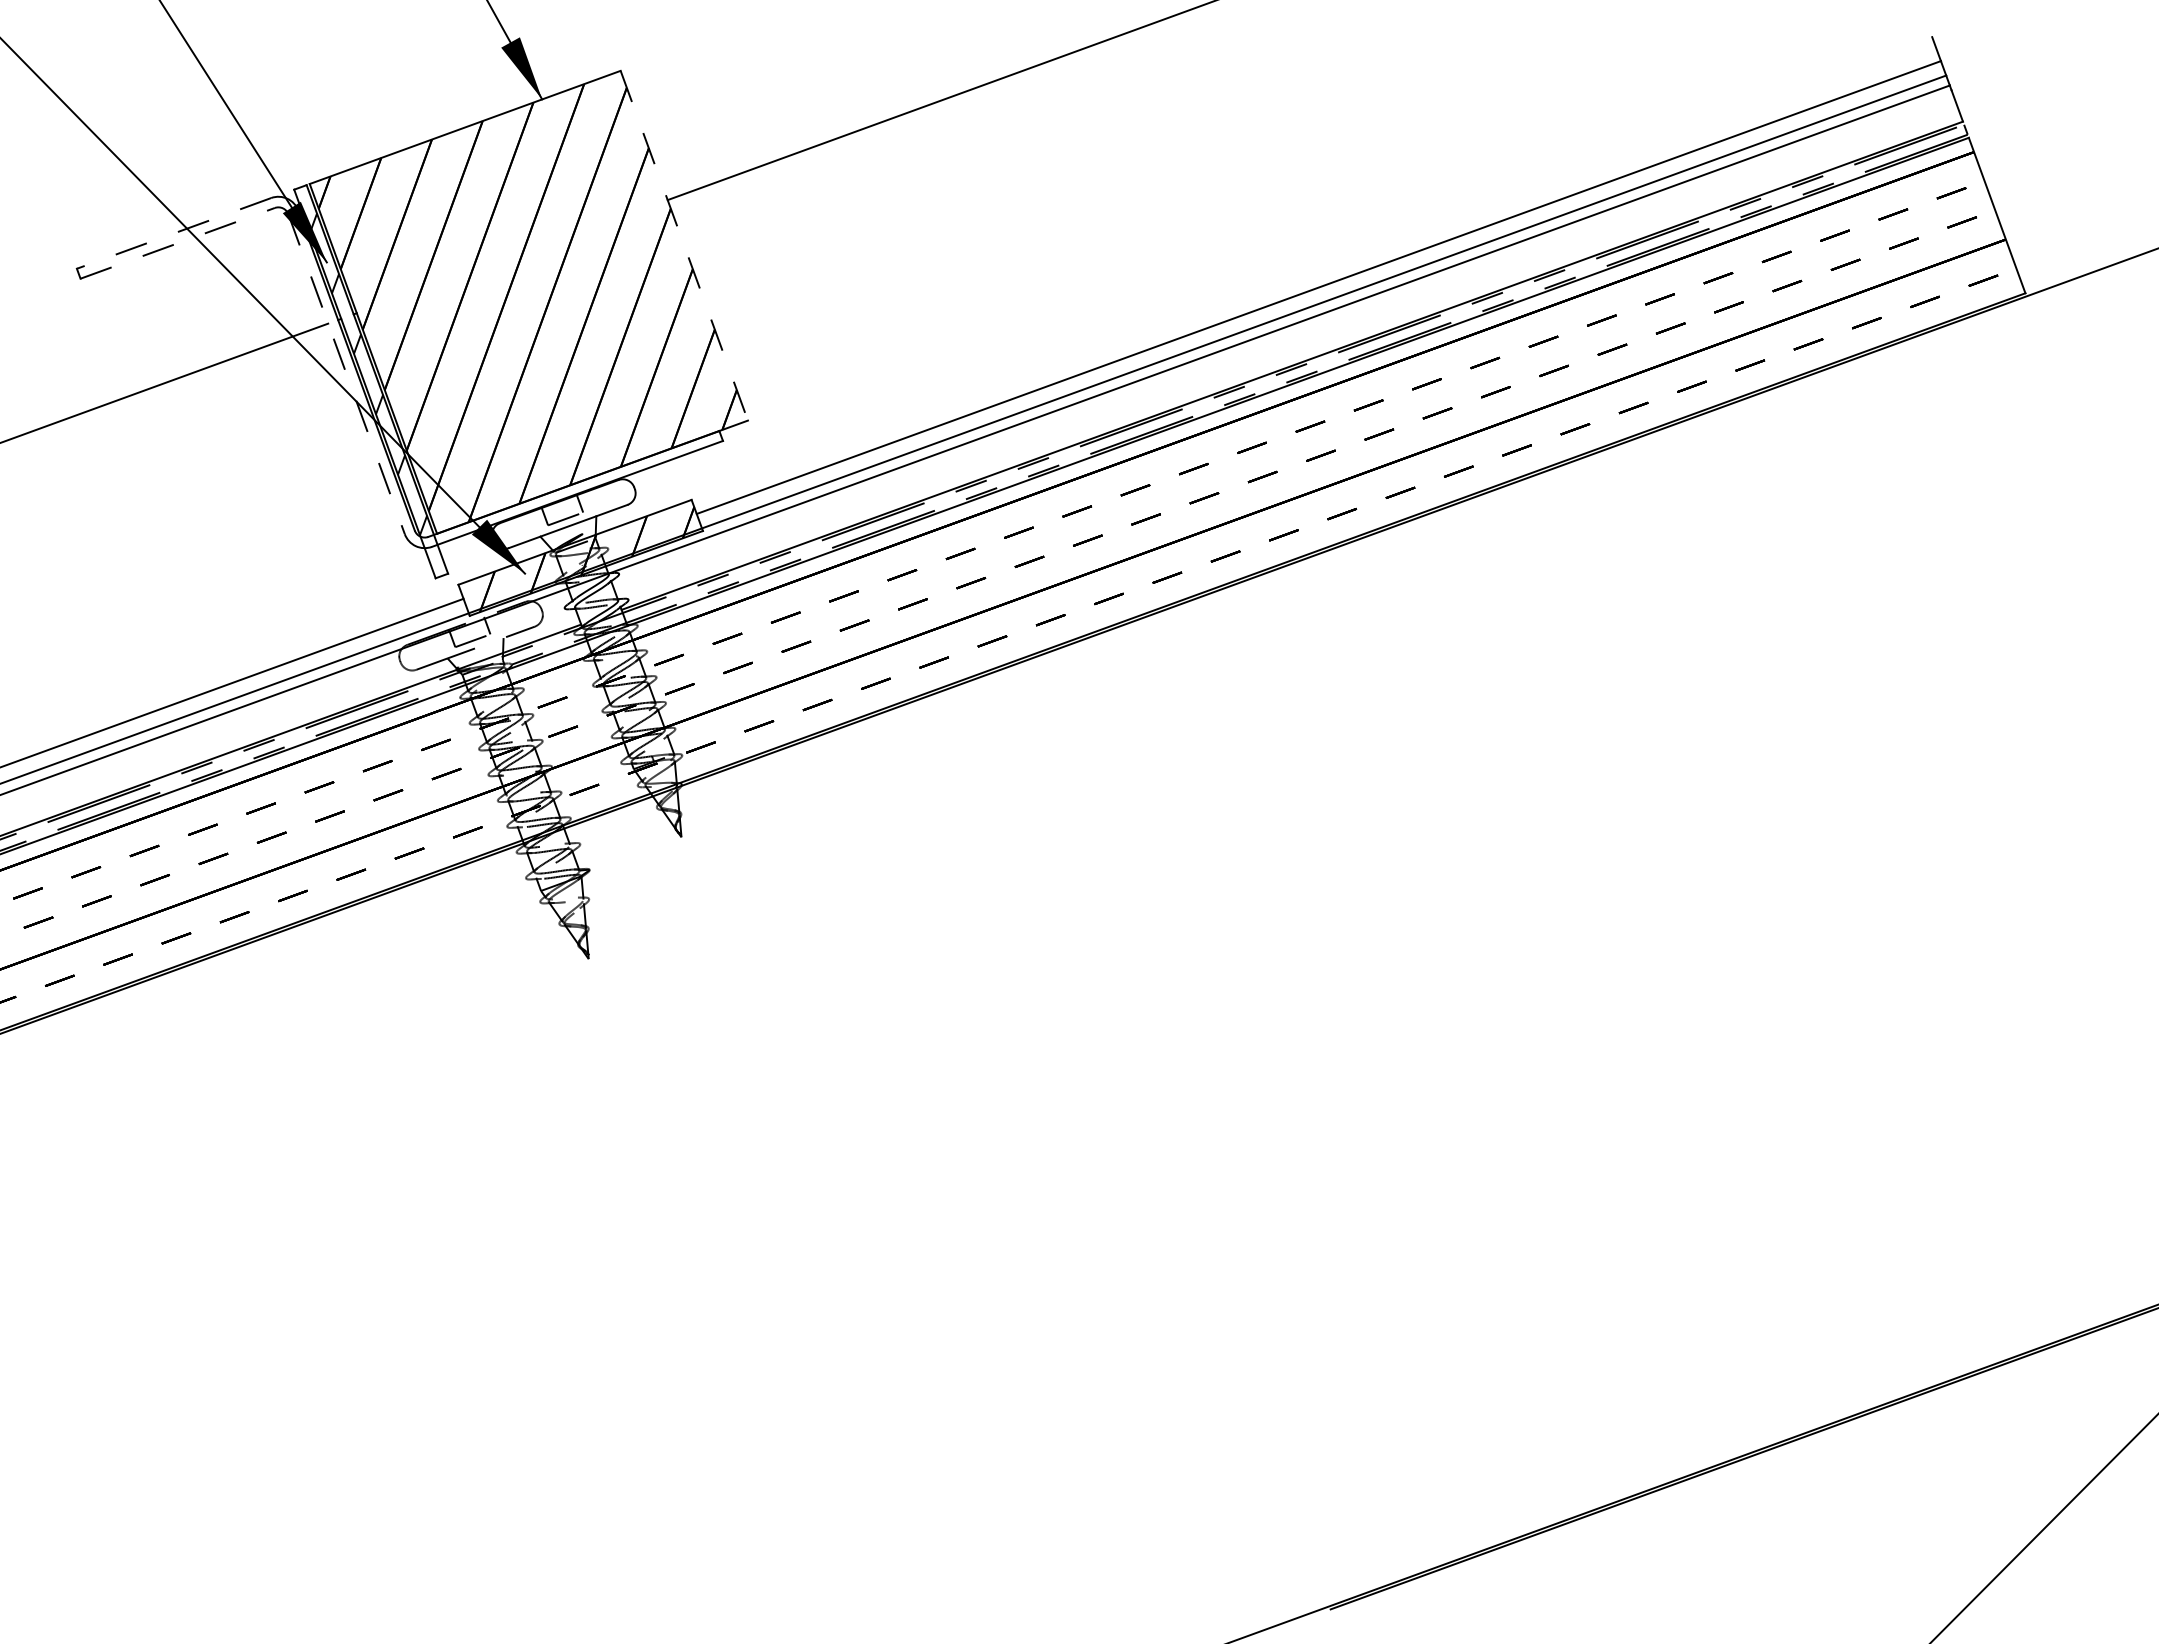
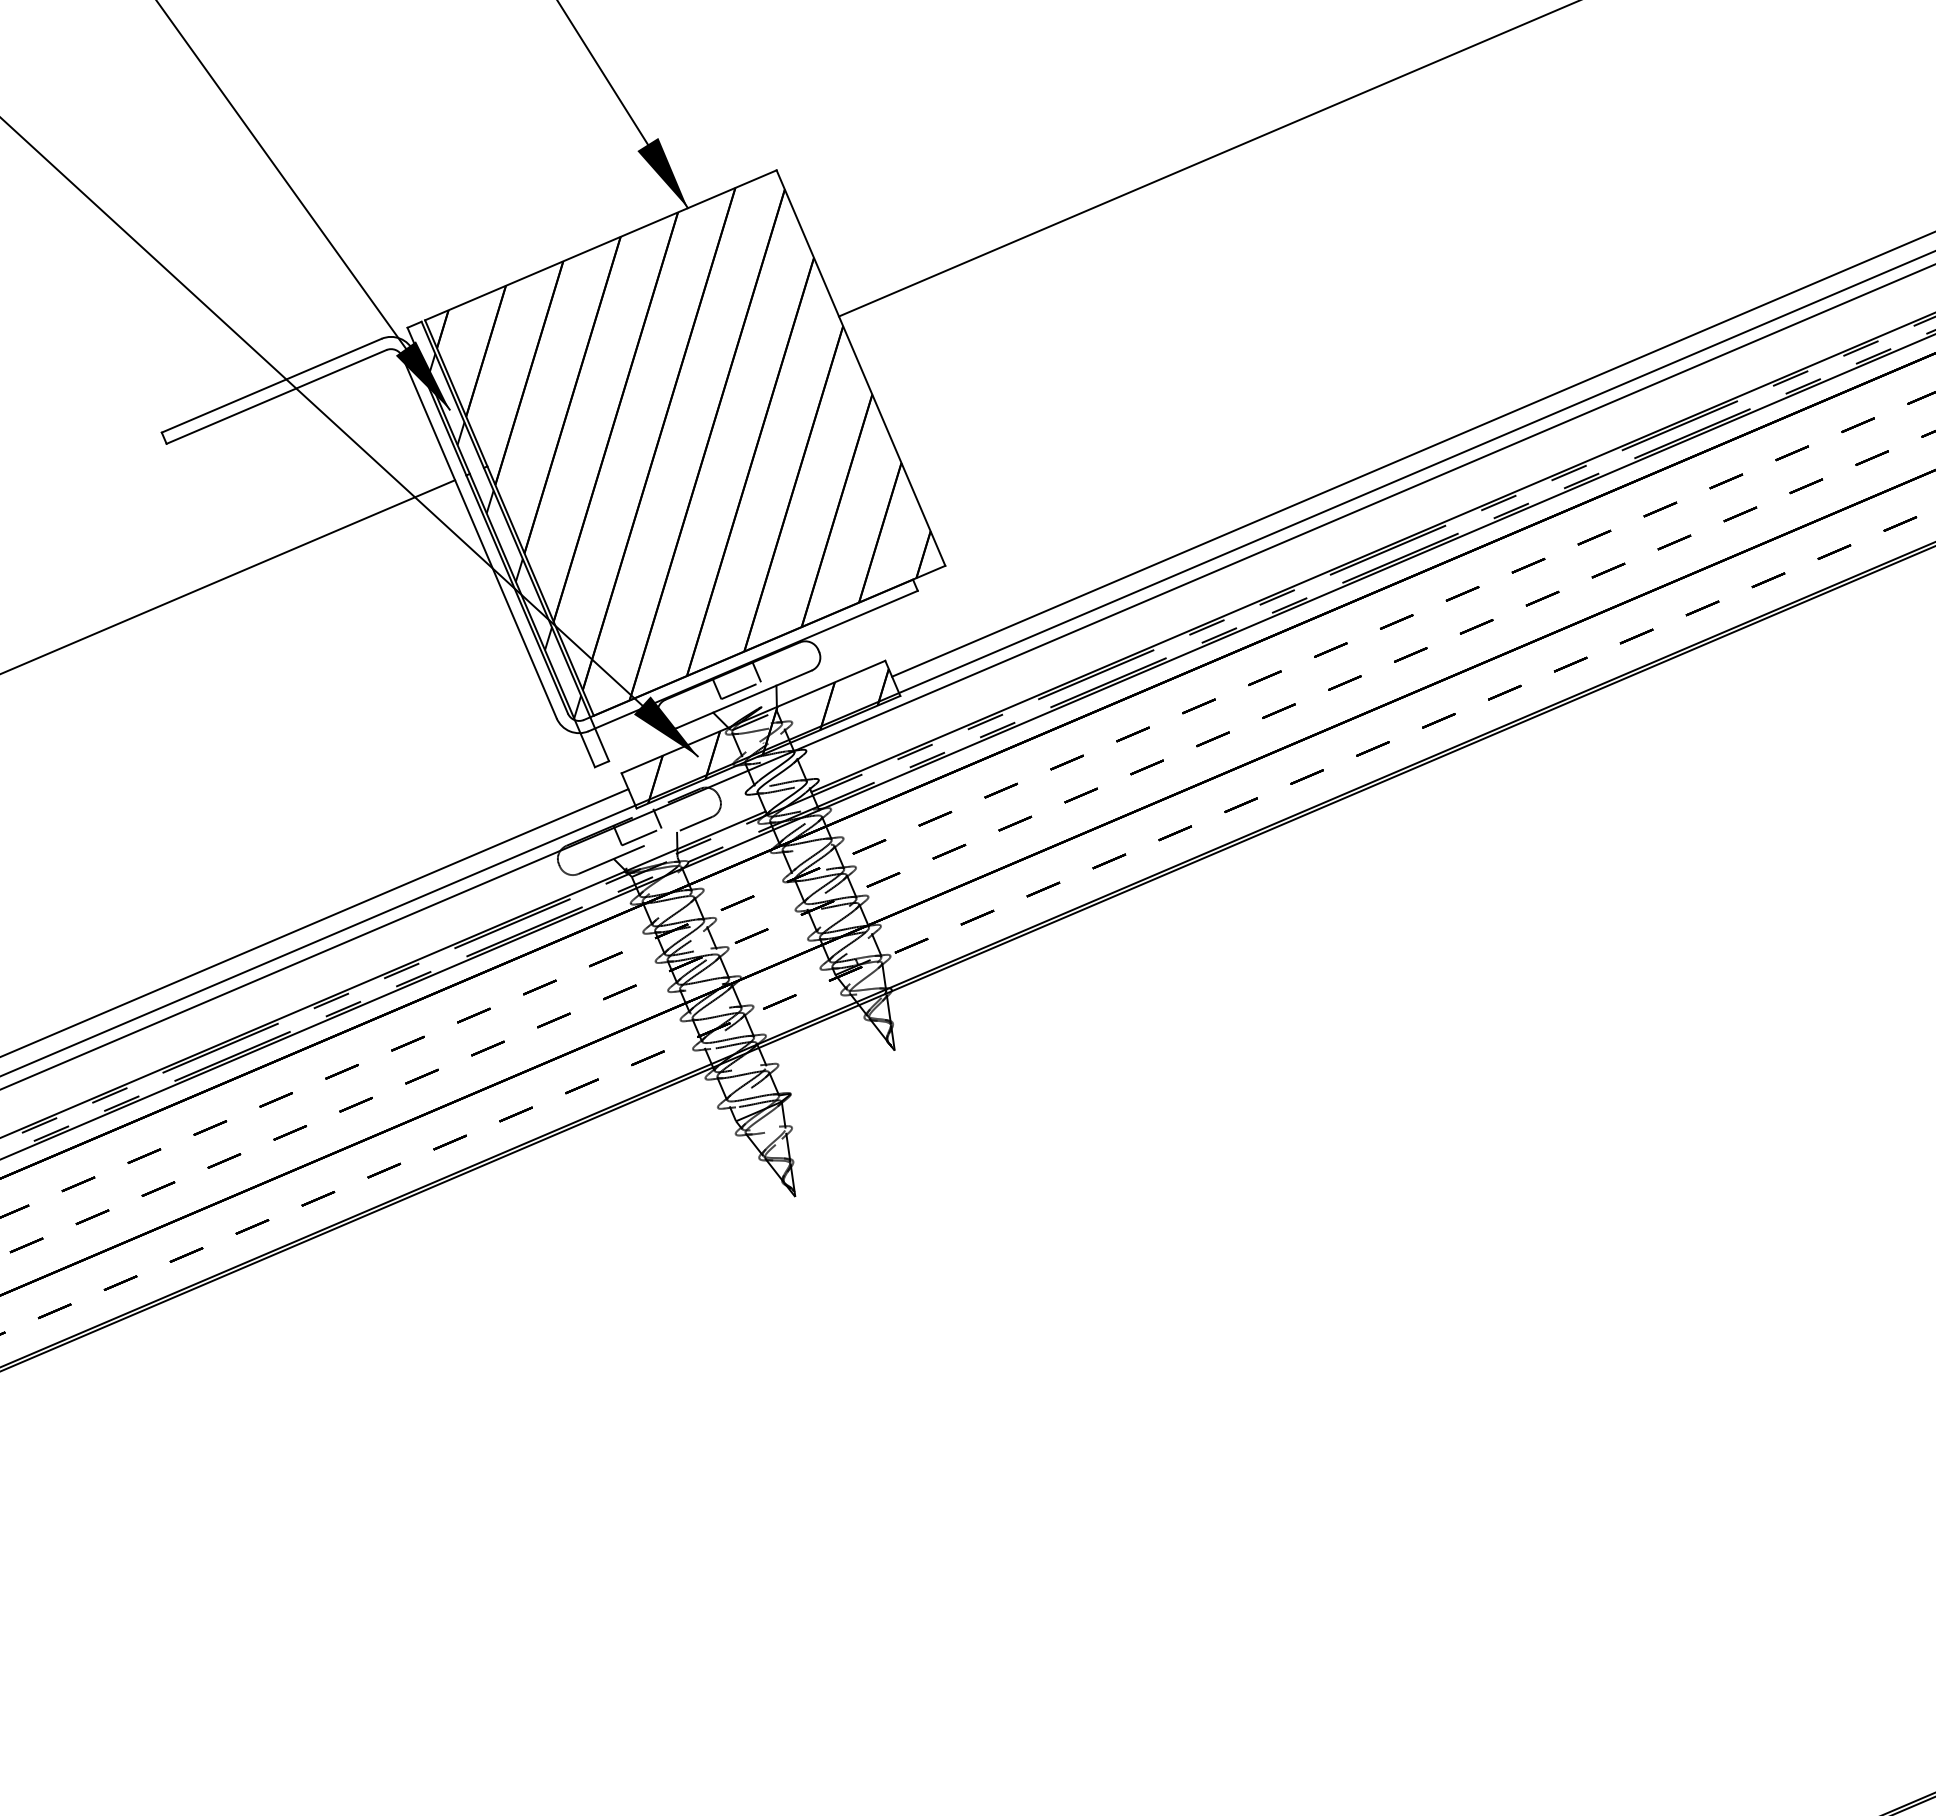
line: (173, 233) -> (271, 385), dashed -> solid
line: (178, 243) -> (277, 397), dashed -> solid
line: (684, 246) -> (861, 368), dashed -> solid
line: (346, 374) -> (479, 537), dashed -> solid

